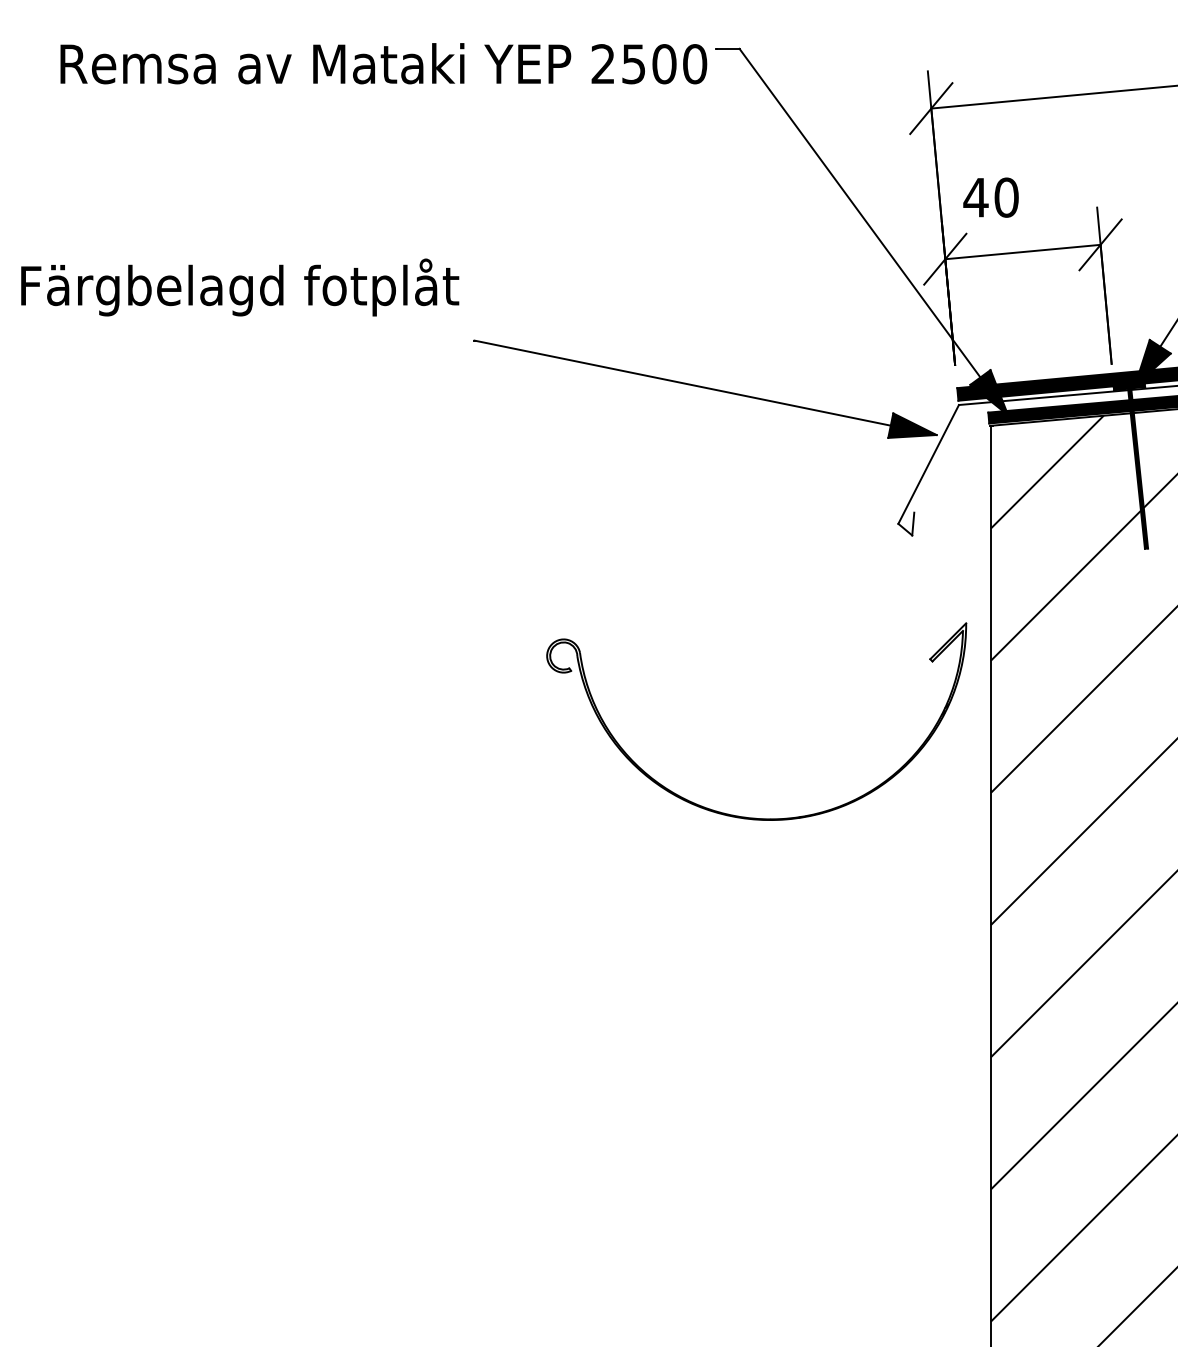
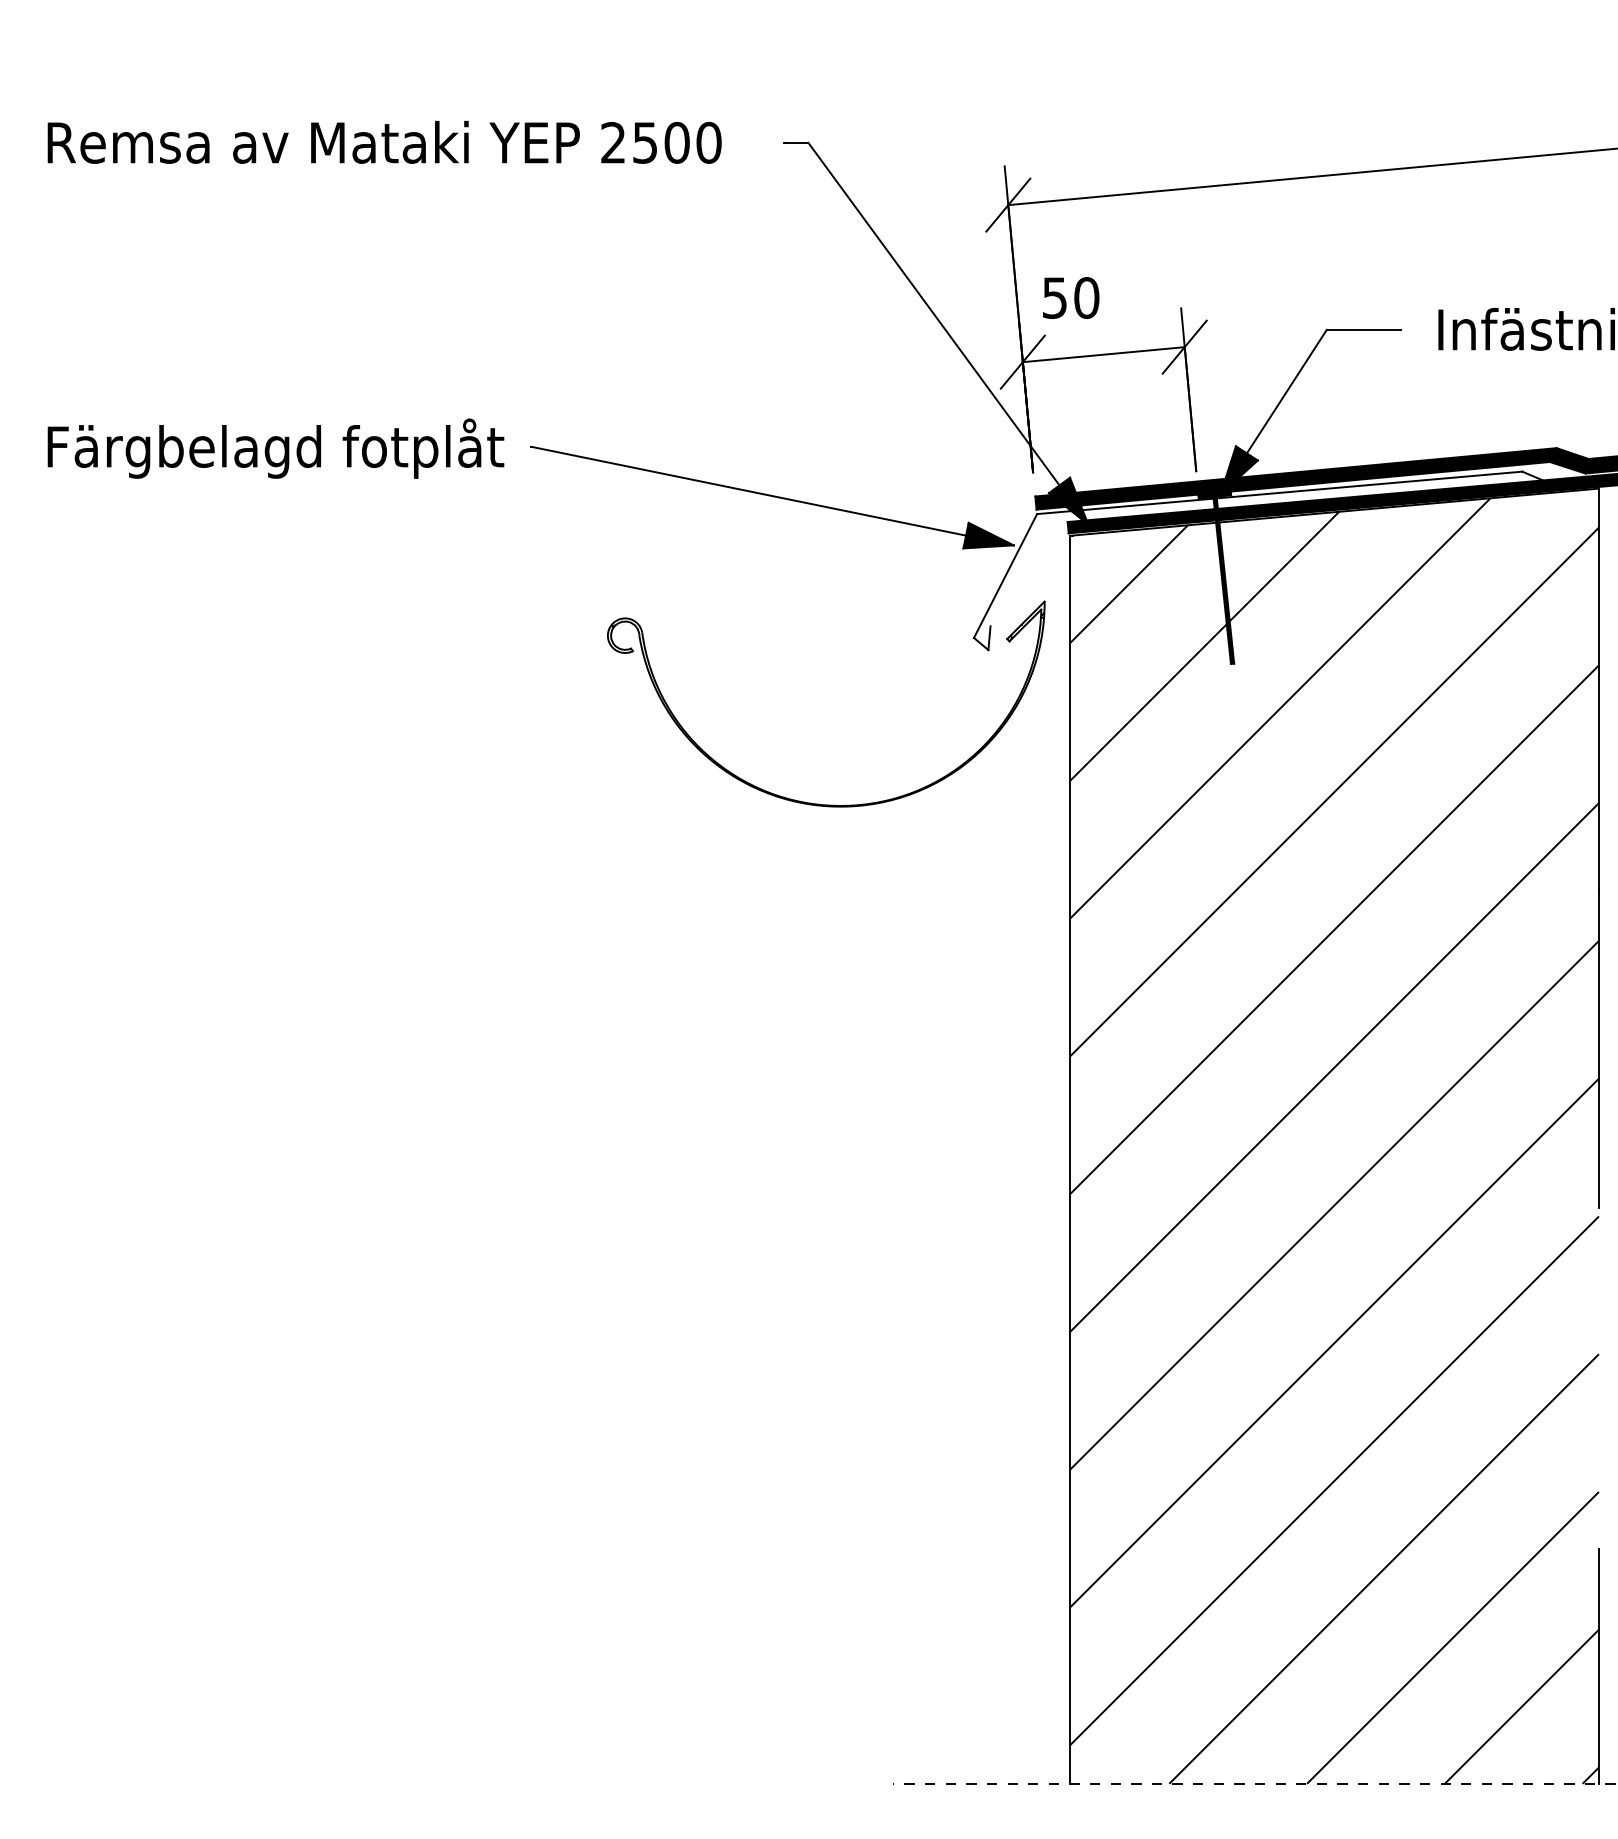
text: (383, 63) -> (384, 142), moved
text: (975, 197) -> (1054, 297), 40 -> 50
text: (239, 287) -> (275, 448), moved
part: (742, 816) -> (811, 802), moved

